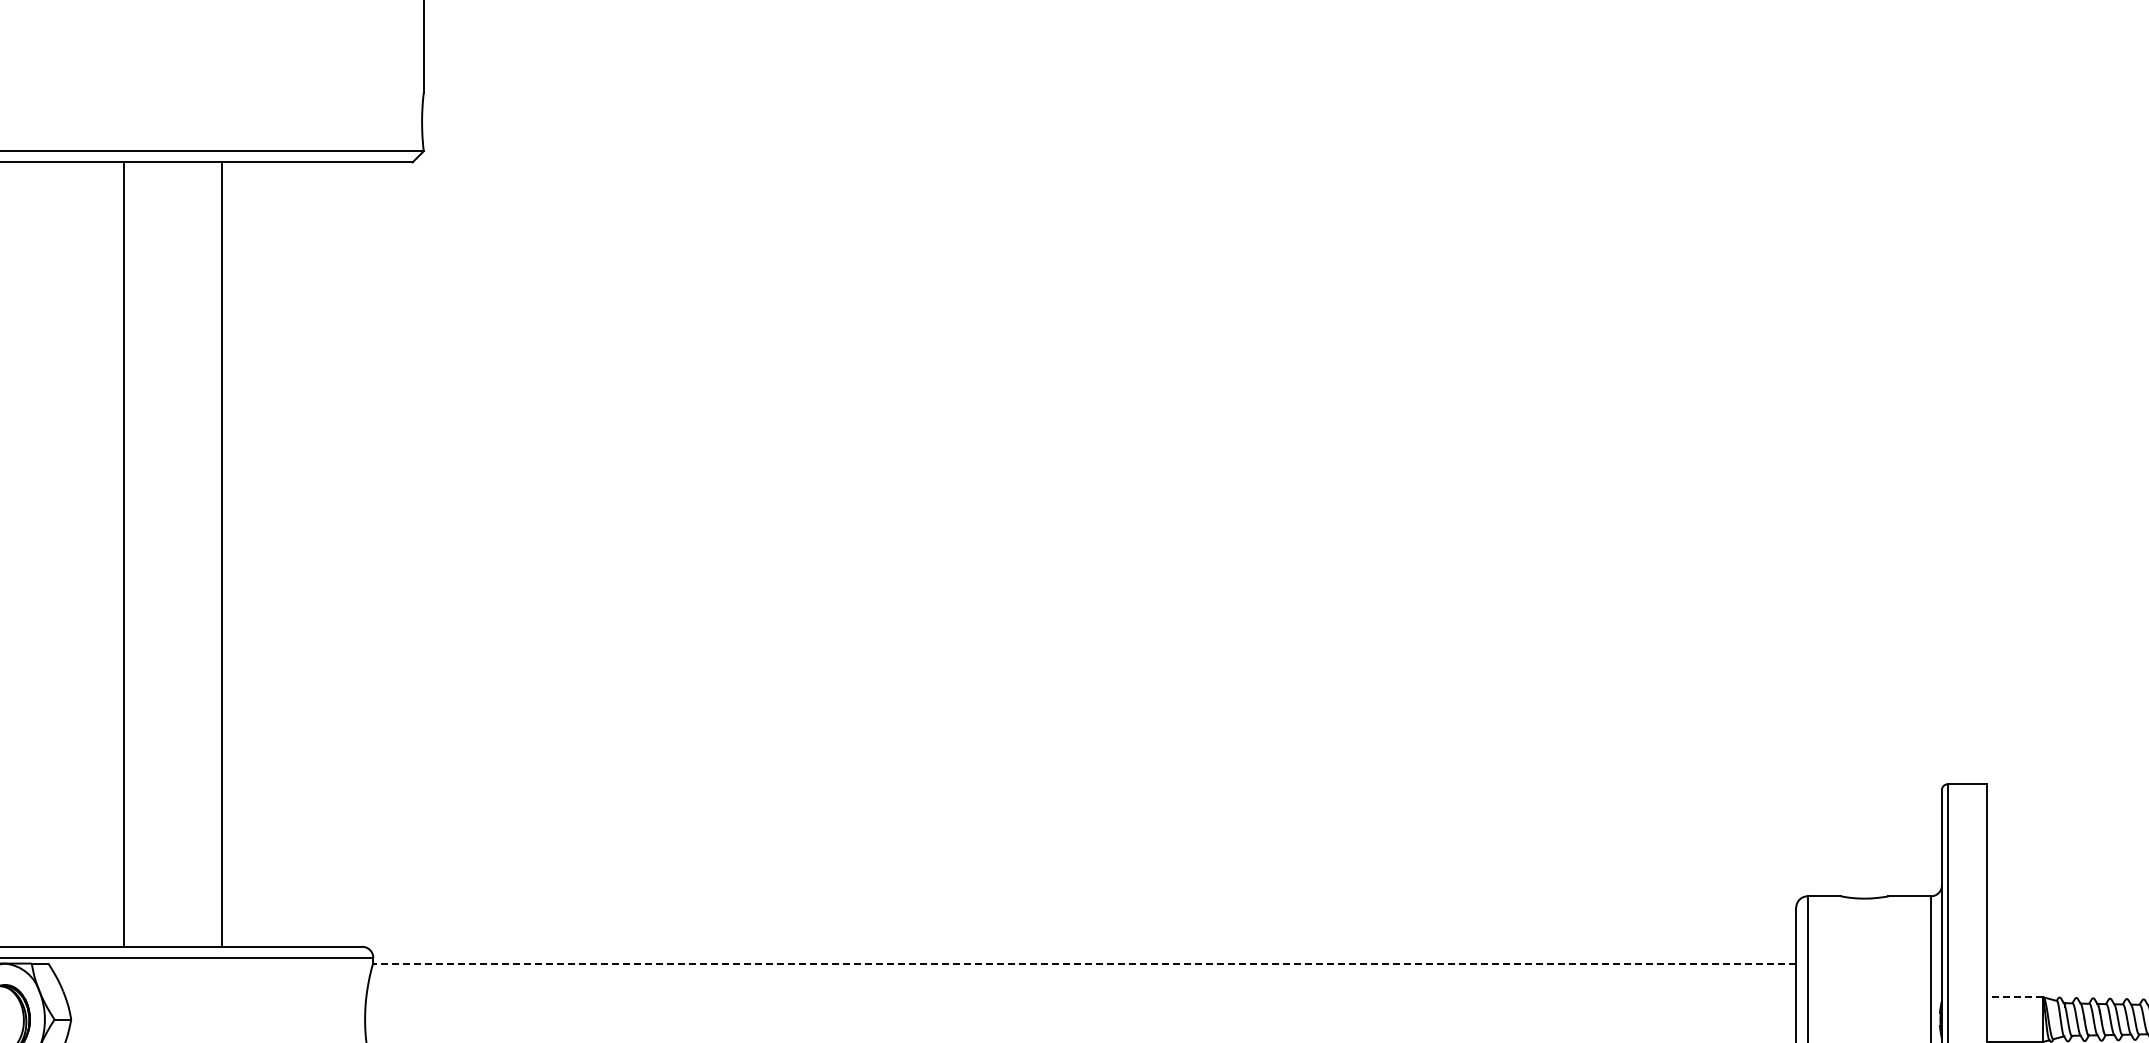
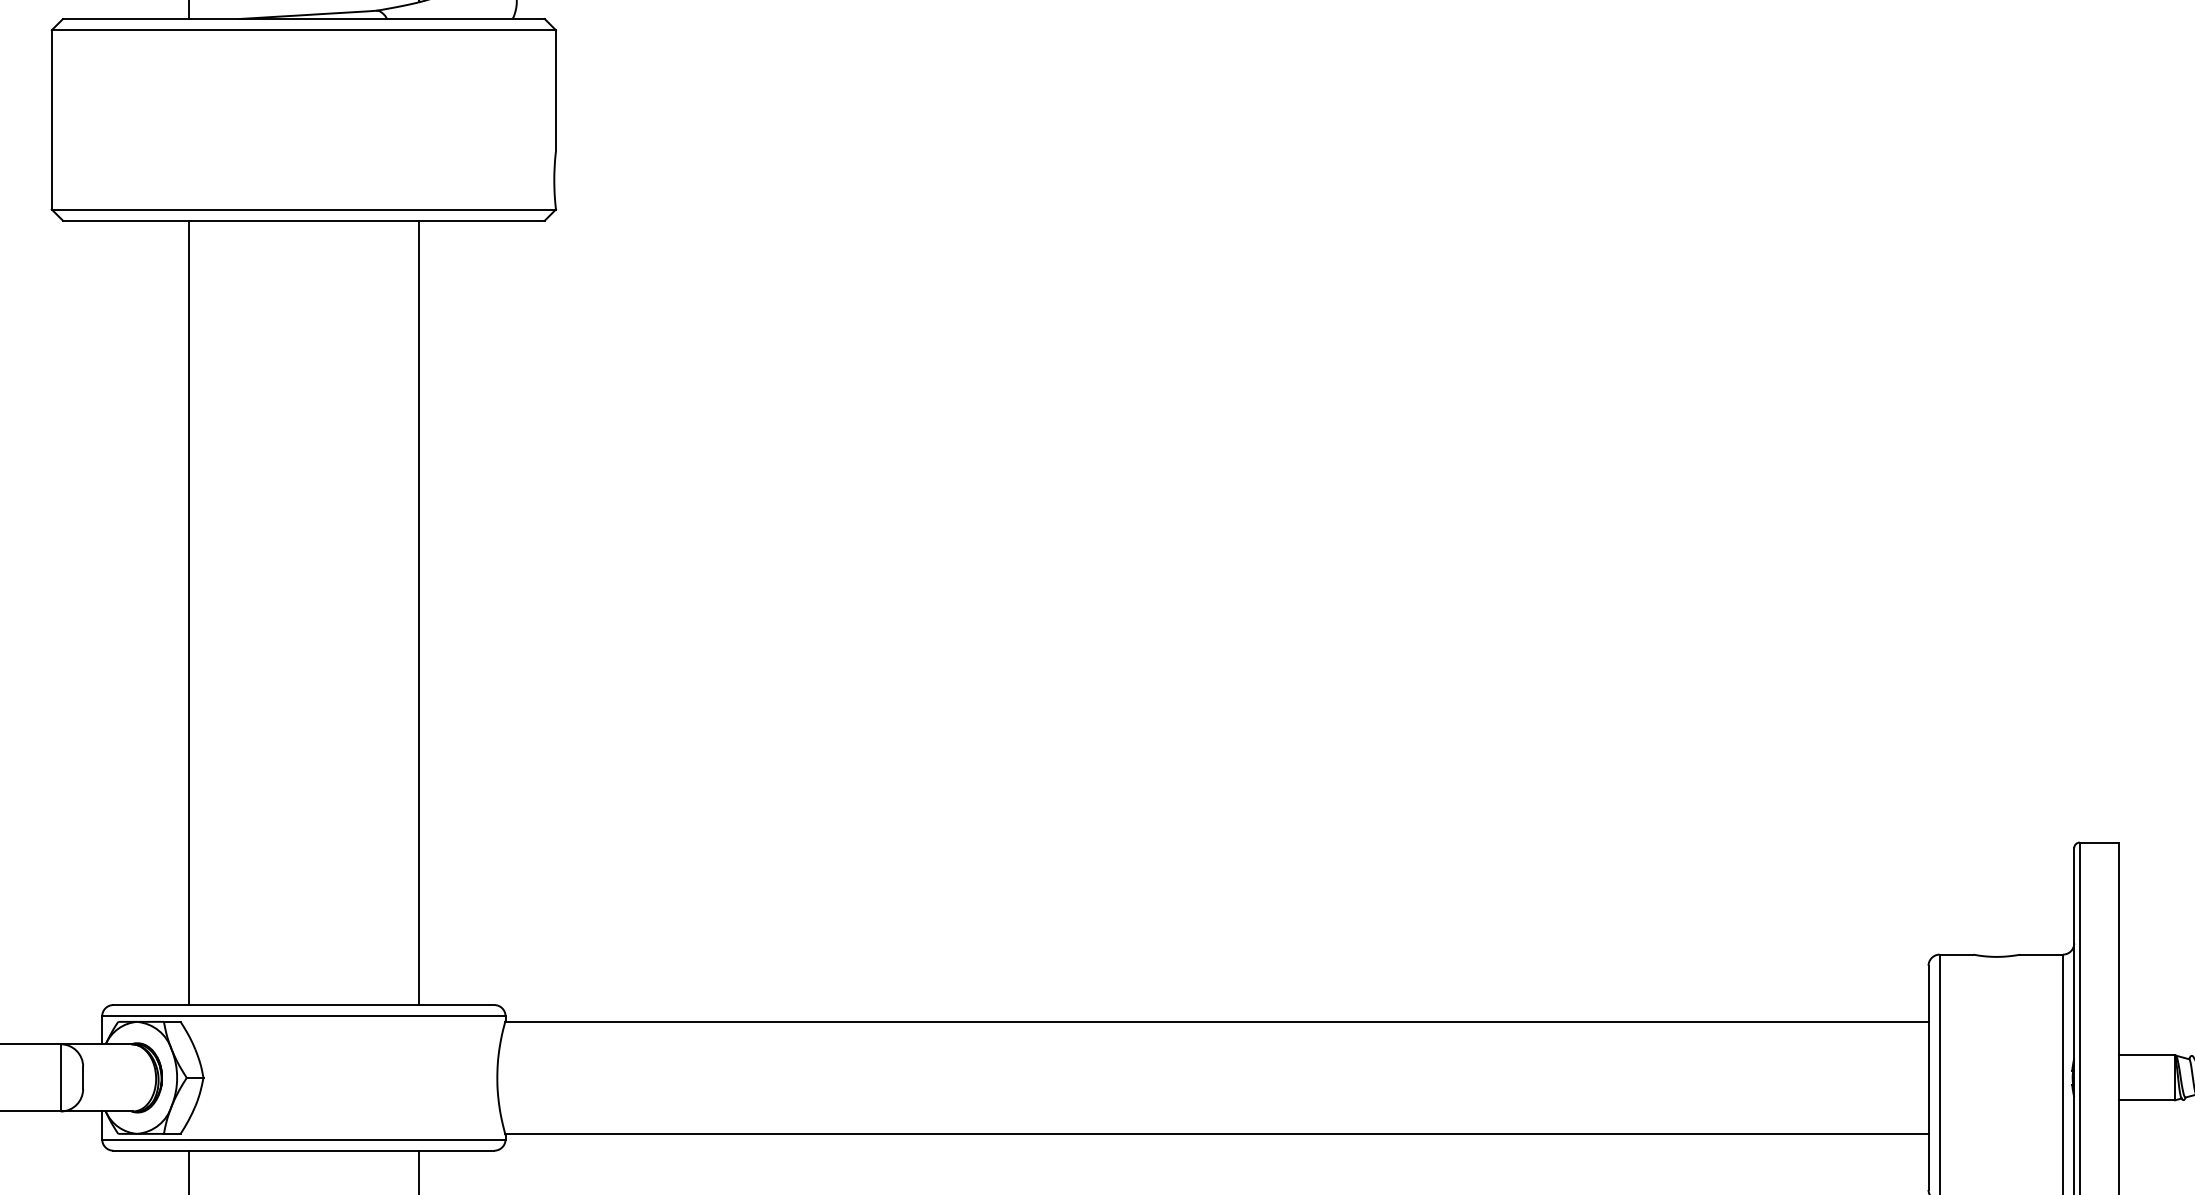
line: (124, 554) -> (189, 612), moved
line: (221, 554) -> (418, 612), moved
line: (1084, 963) -> (1216, 1021), dashed -> solid
line: (2014, 997) -> (2146, 1055), dashed -> solid

